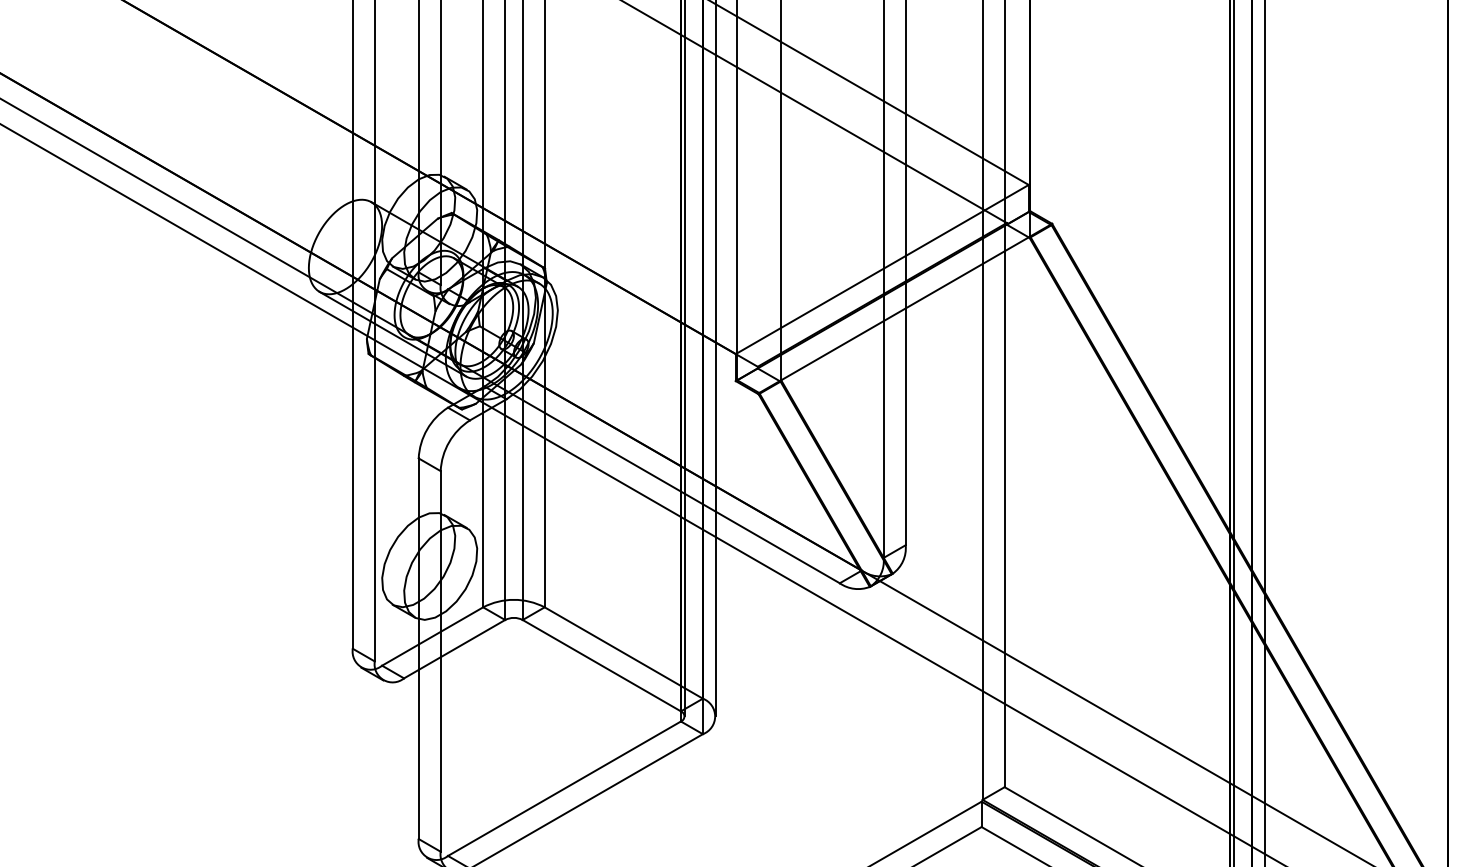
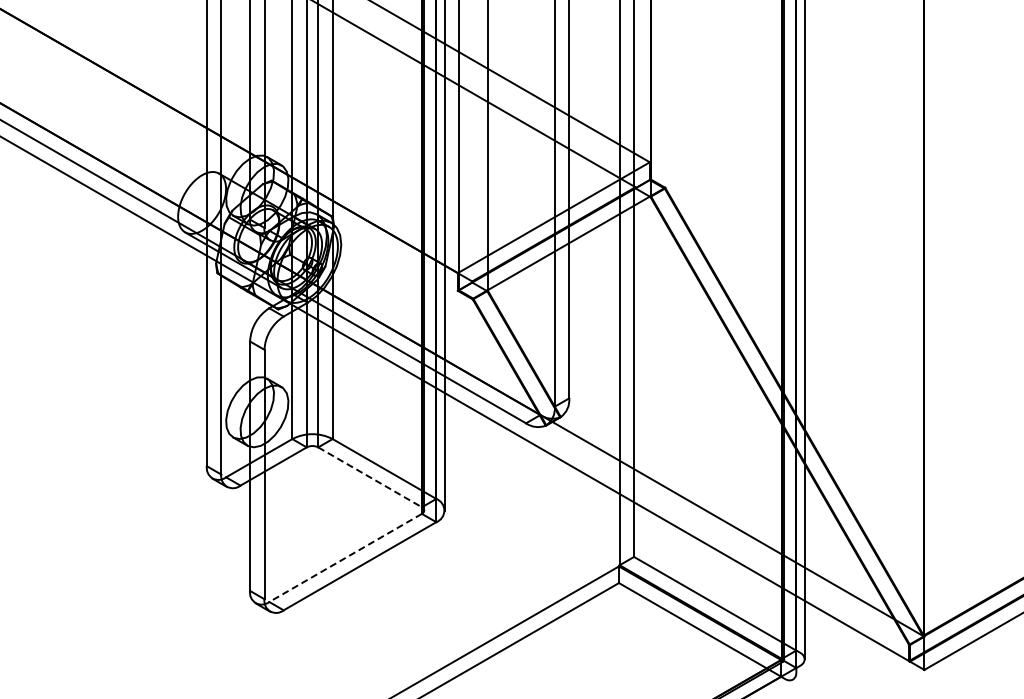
line: (602, 665) -> (370, 477), solid -> dashed
line: (564, 789) -> (345, 558), solid -> dashed

